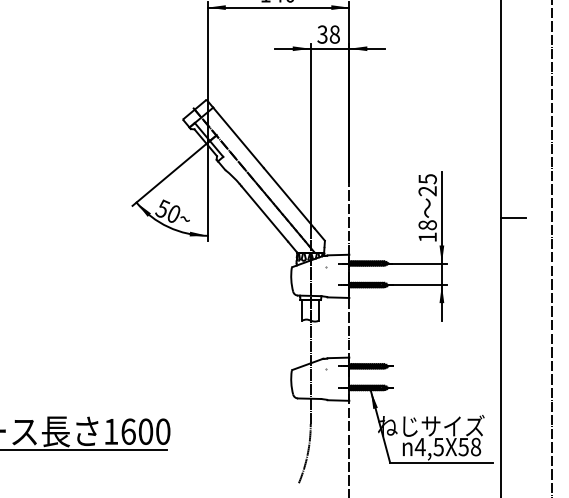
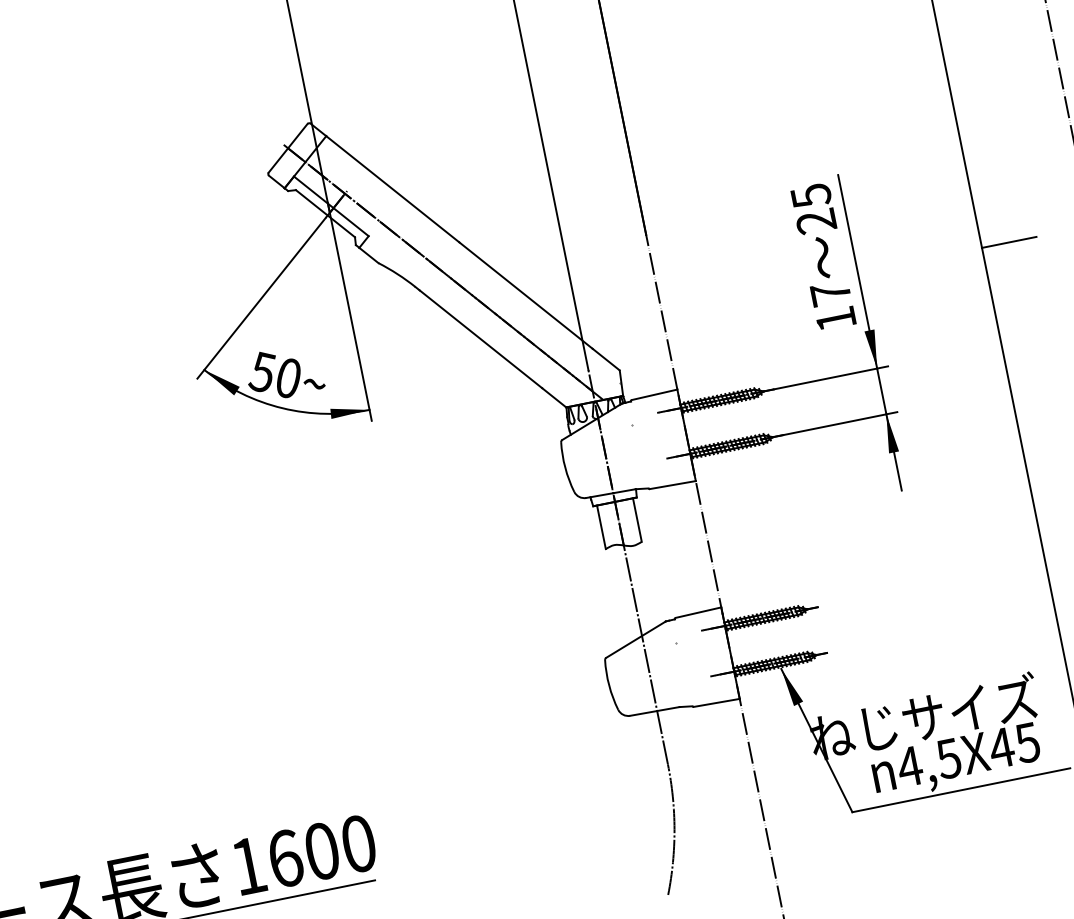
text: (427, 225) -> (830, 294), 18 -> 17
text: (469, 446) -> (1013, 744), 4,5X58 -> 4,5X45

